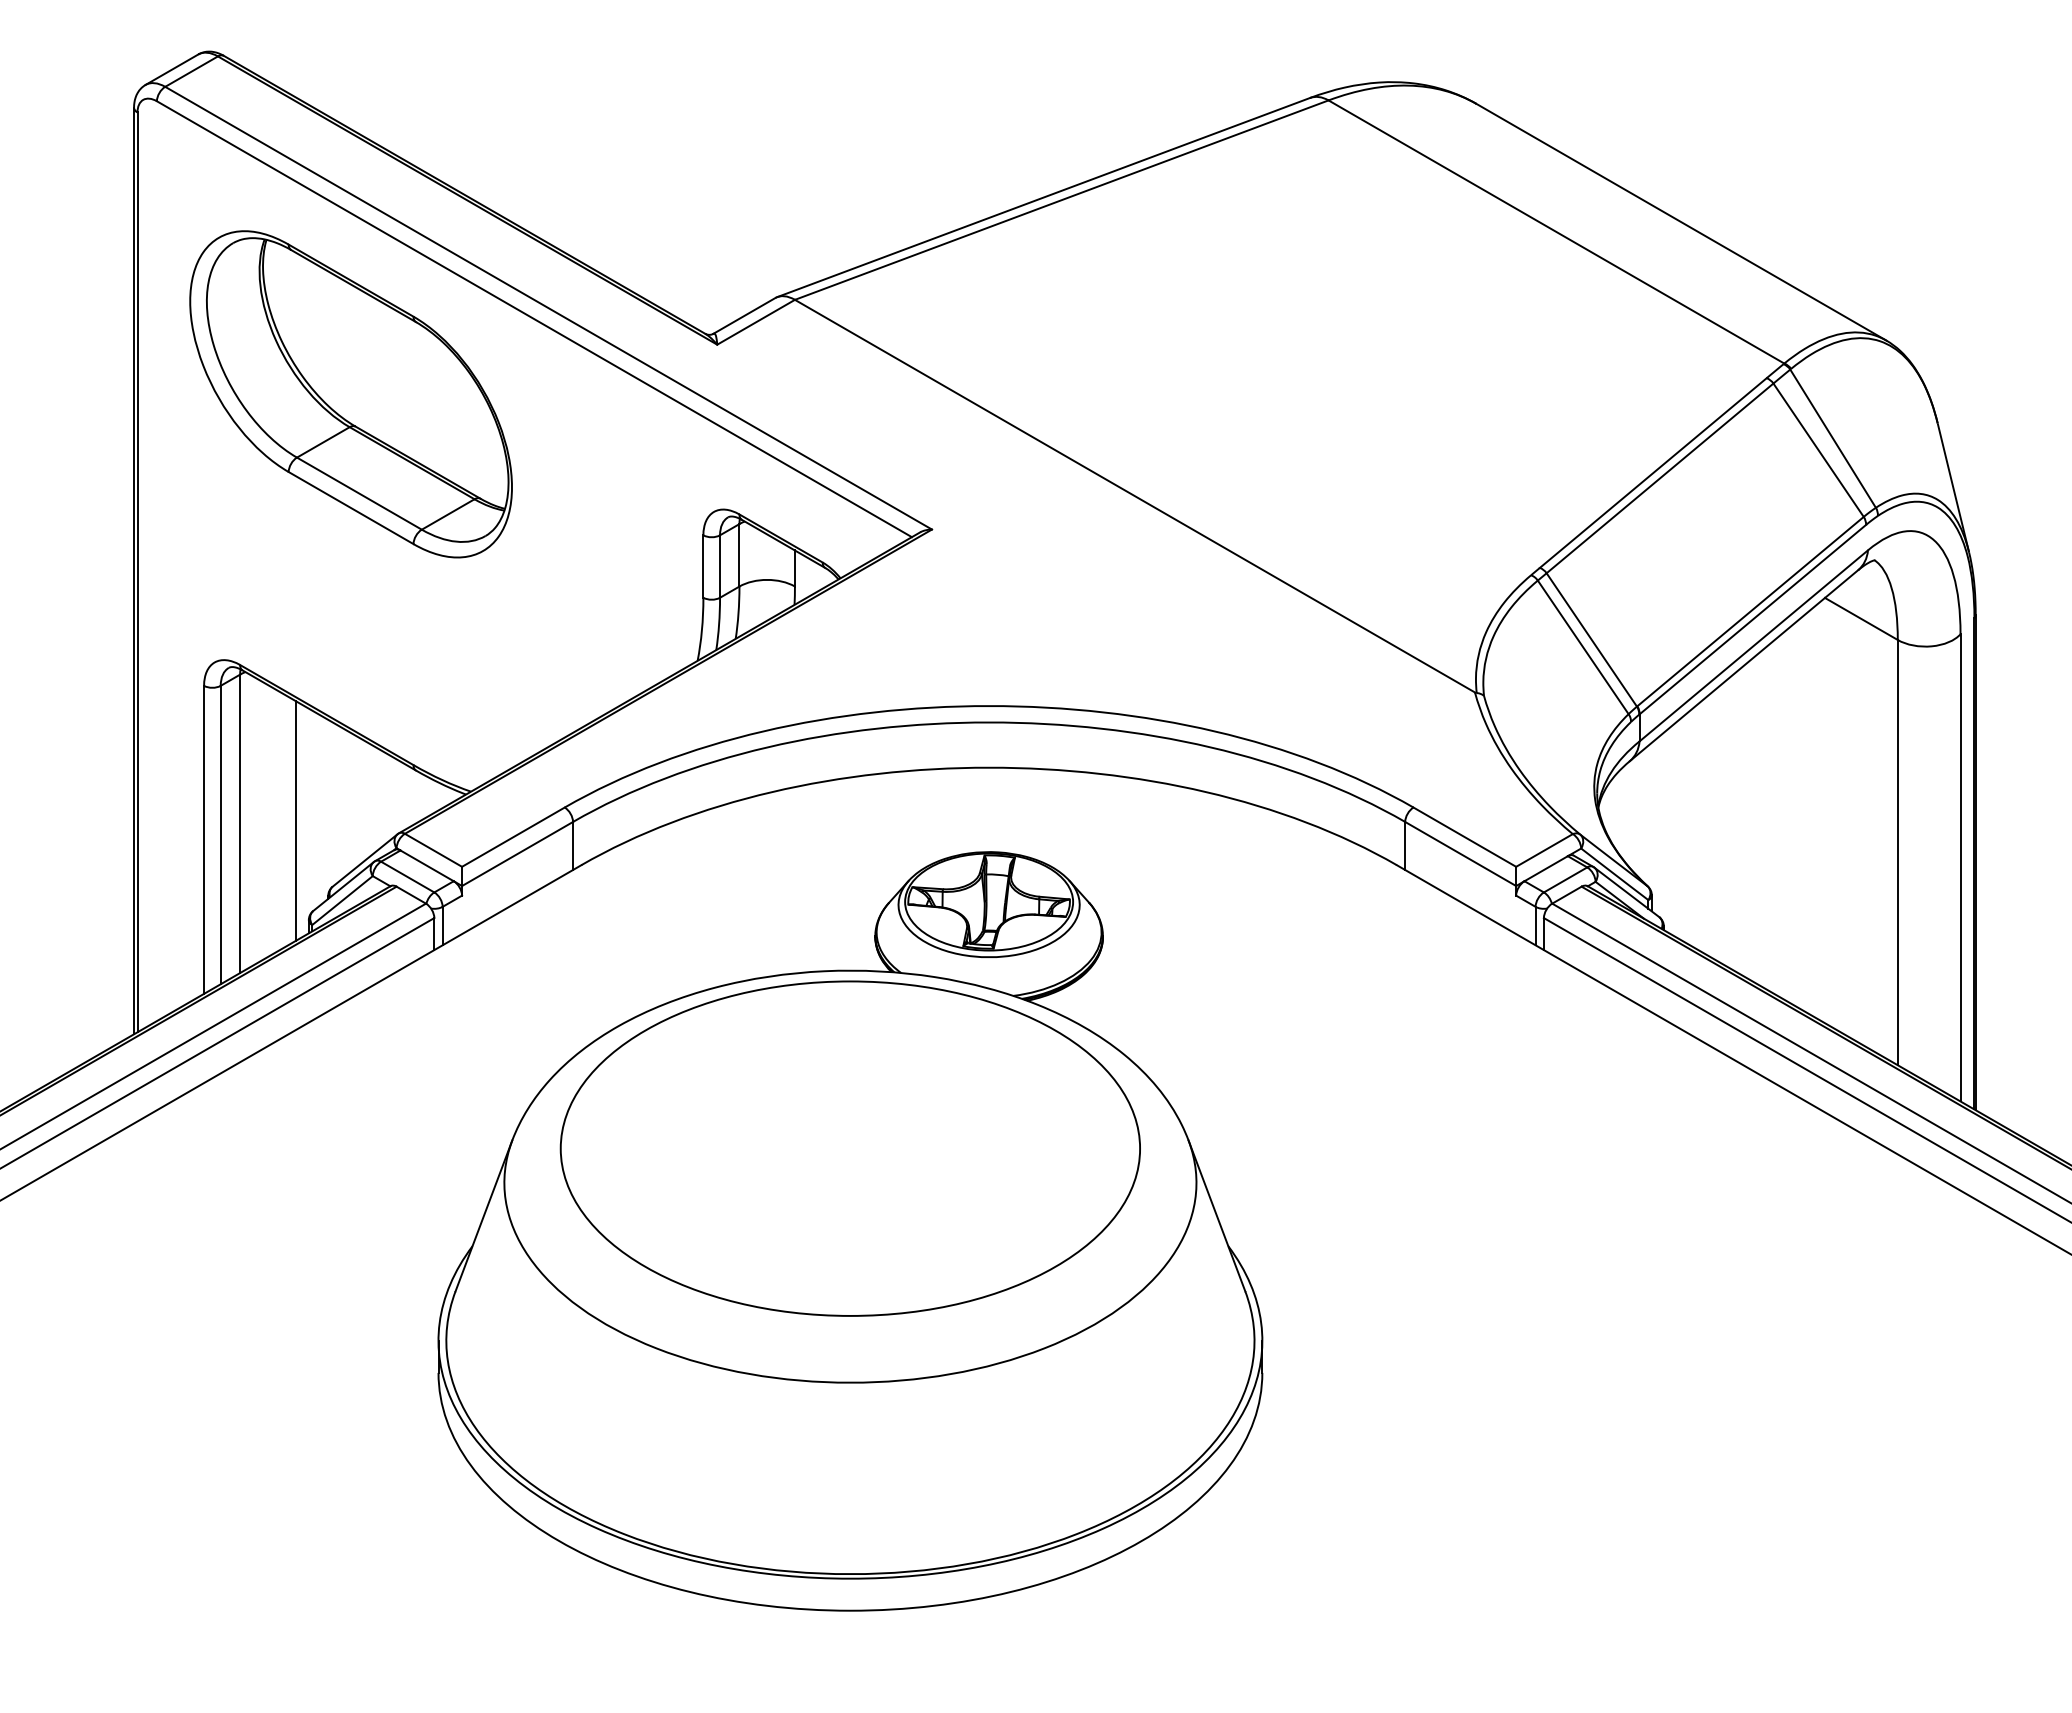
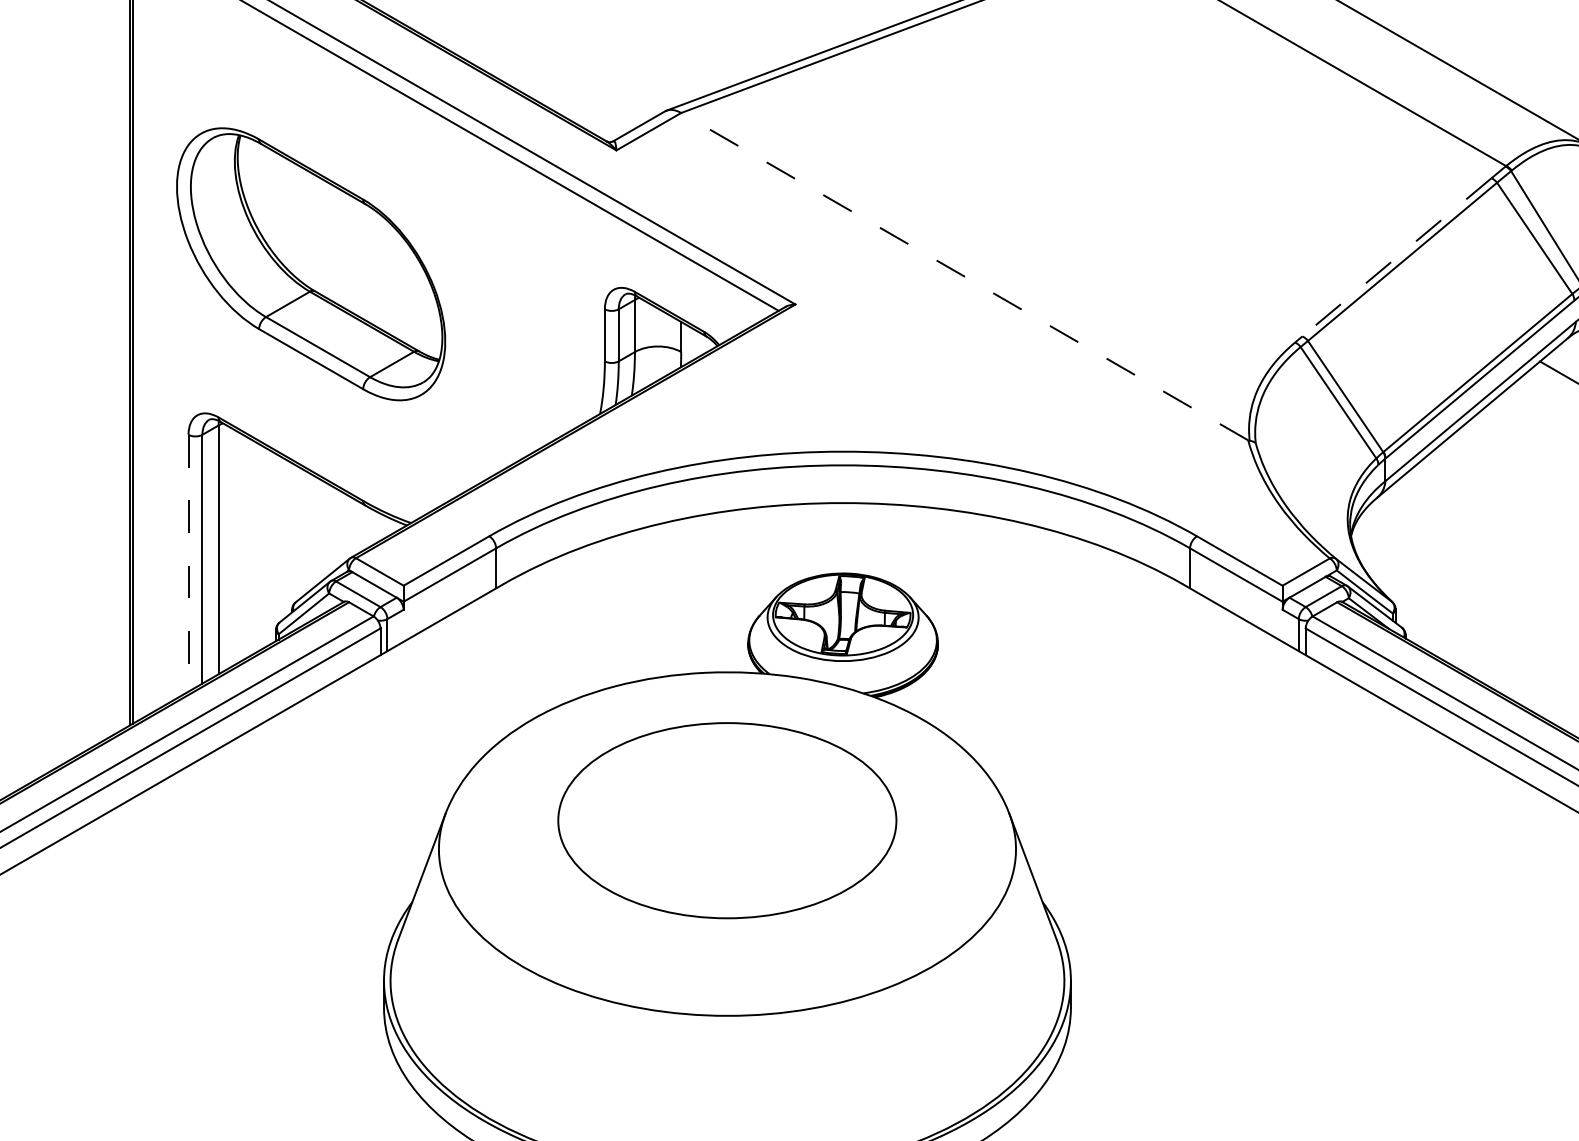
part: (350, 394) -> (310, 264), moved
line: (1653, 473) -> (1397, 257), solid -> dashed
line: (1134, 496) -> (964, 276), solid -> dashed
line: (295, 821) -> (264, 547), removed
line: (204, 840) -> (188, 563), solid -> dashed
part: (849, 1148) -> (726, 820), size x0.7

